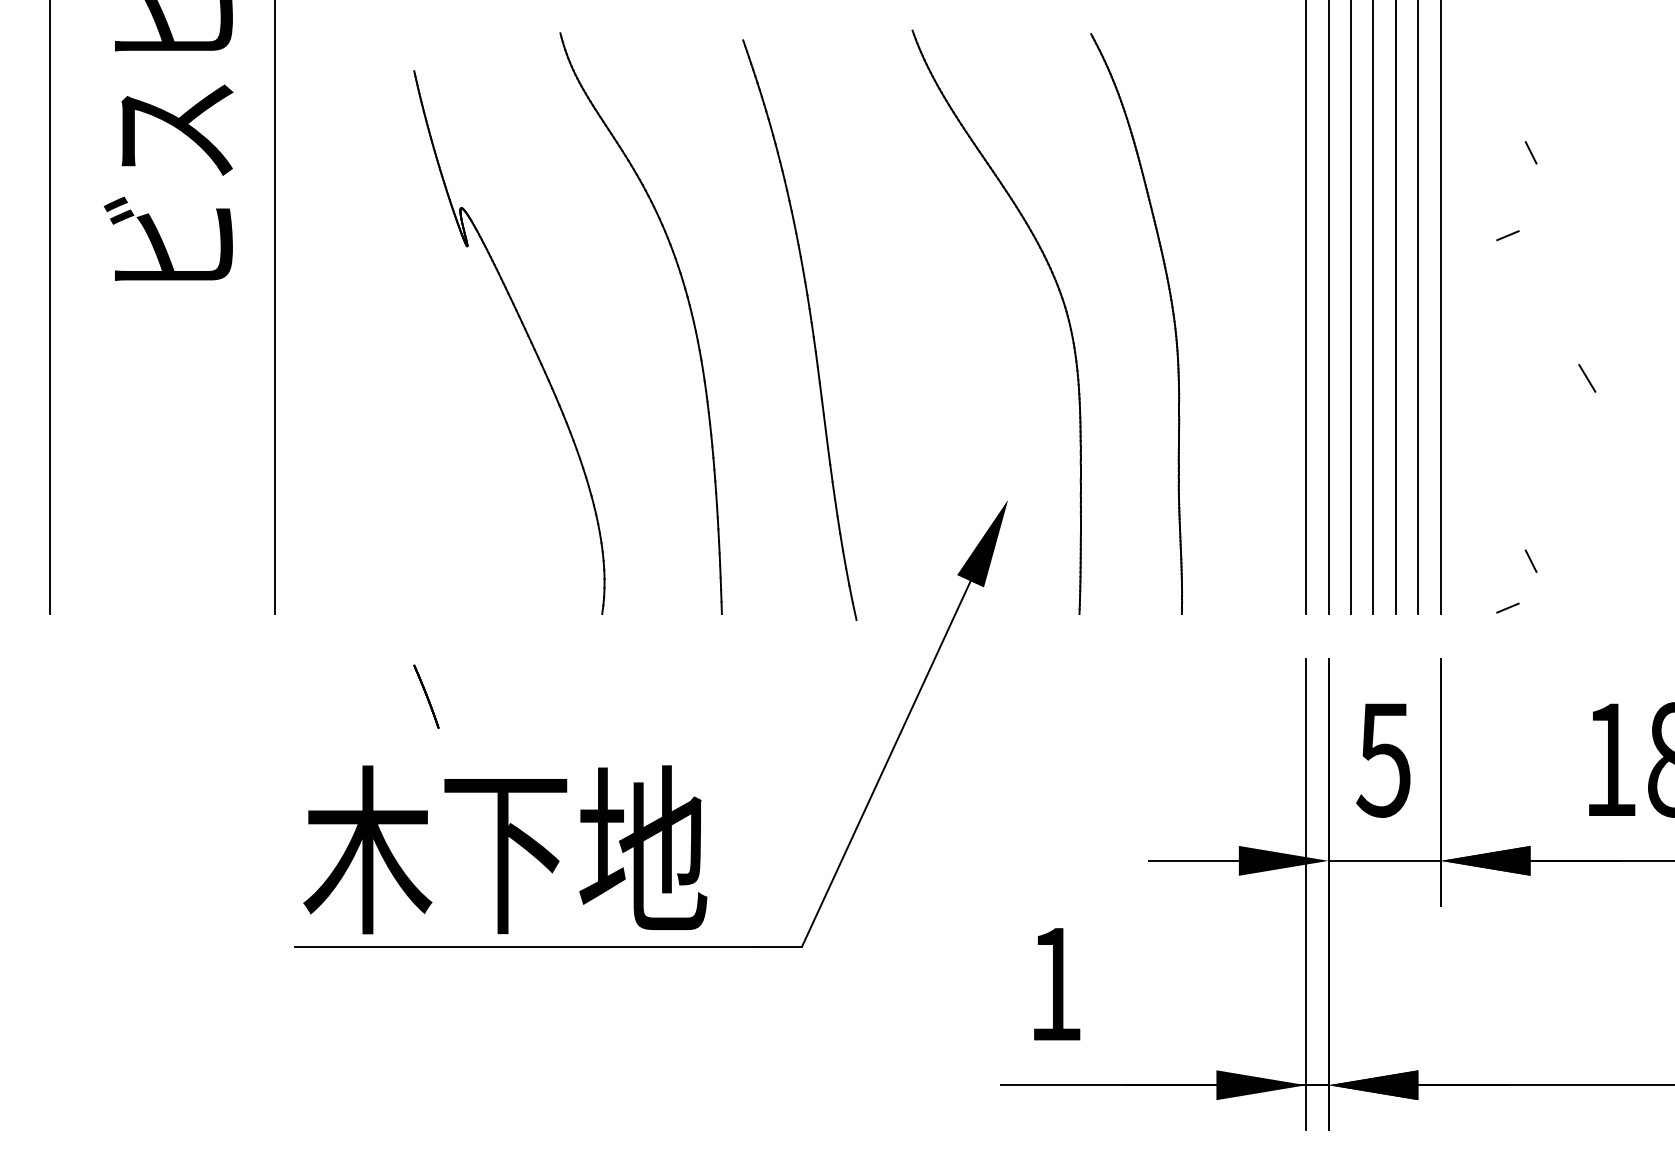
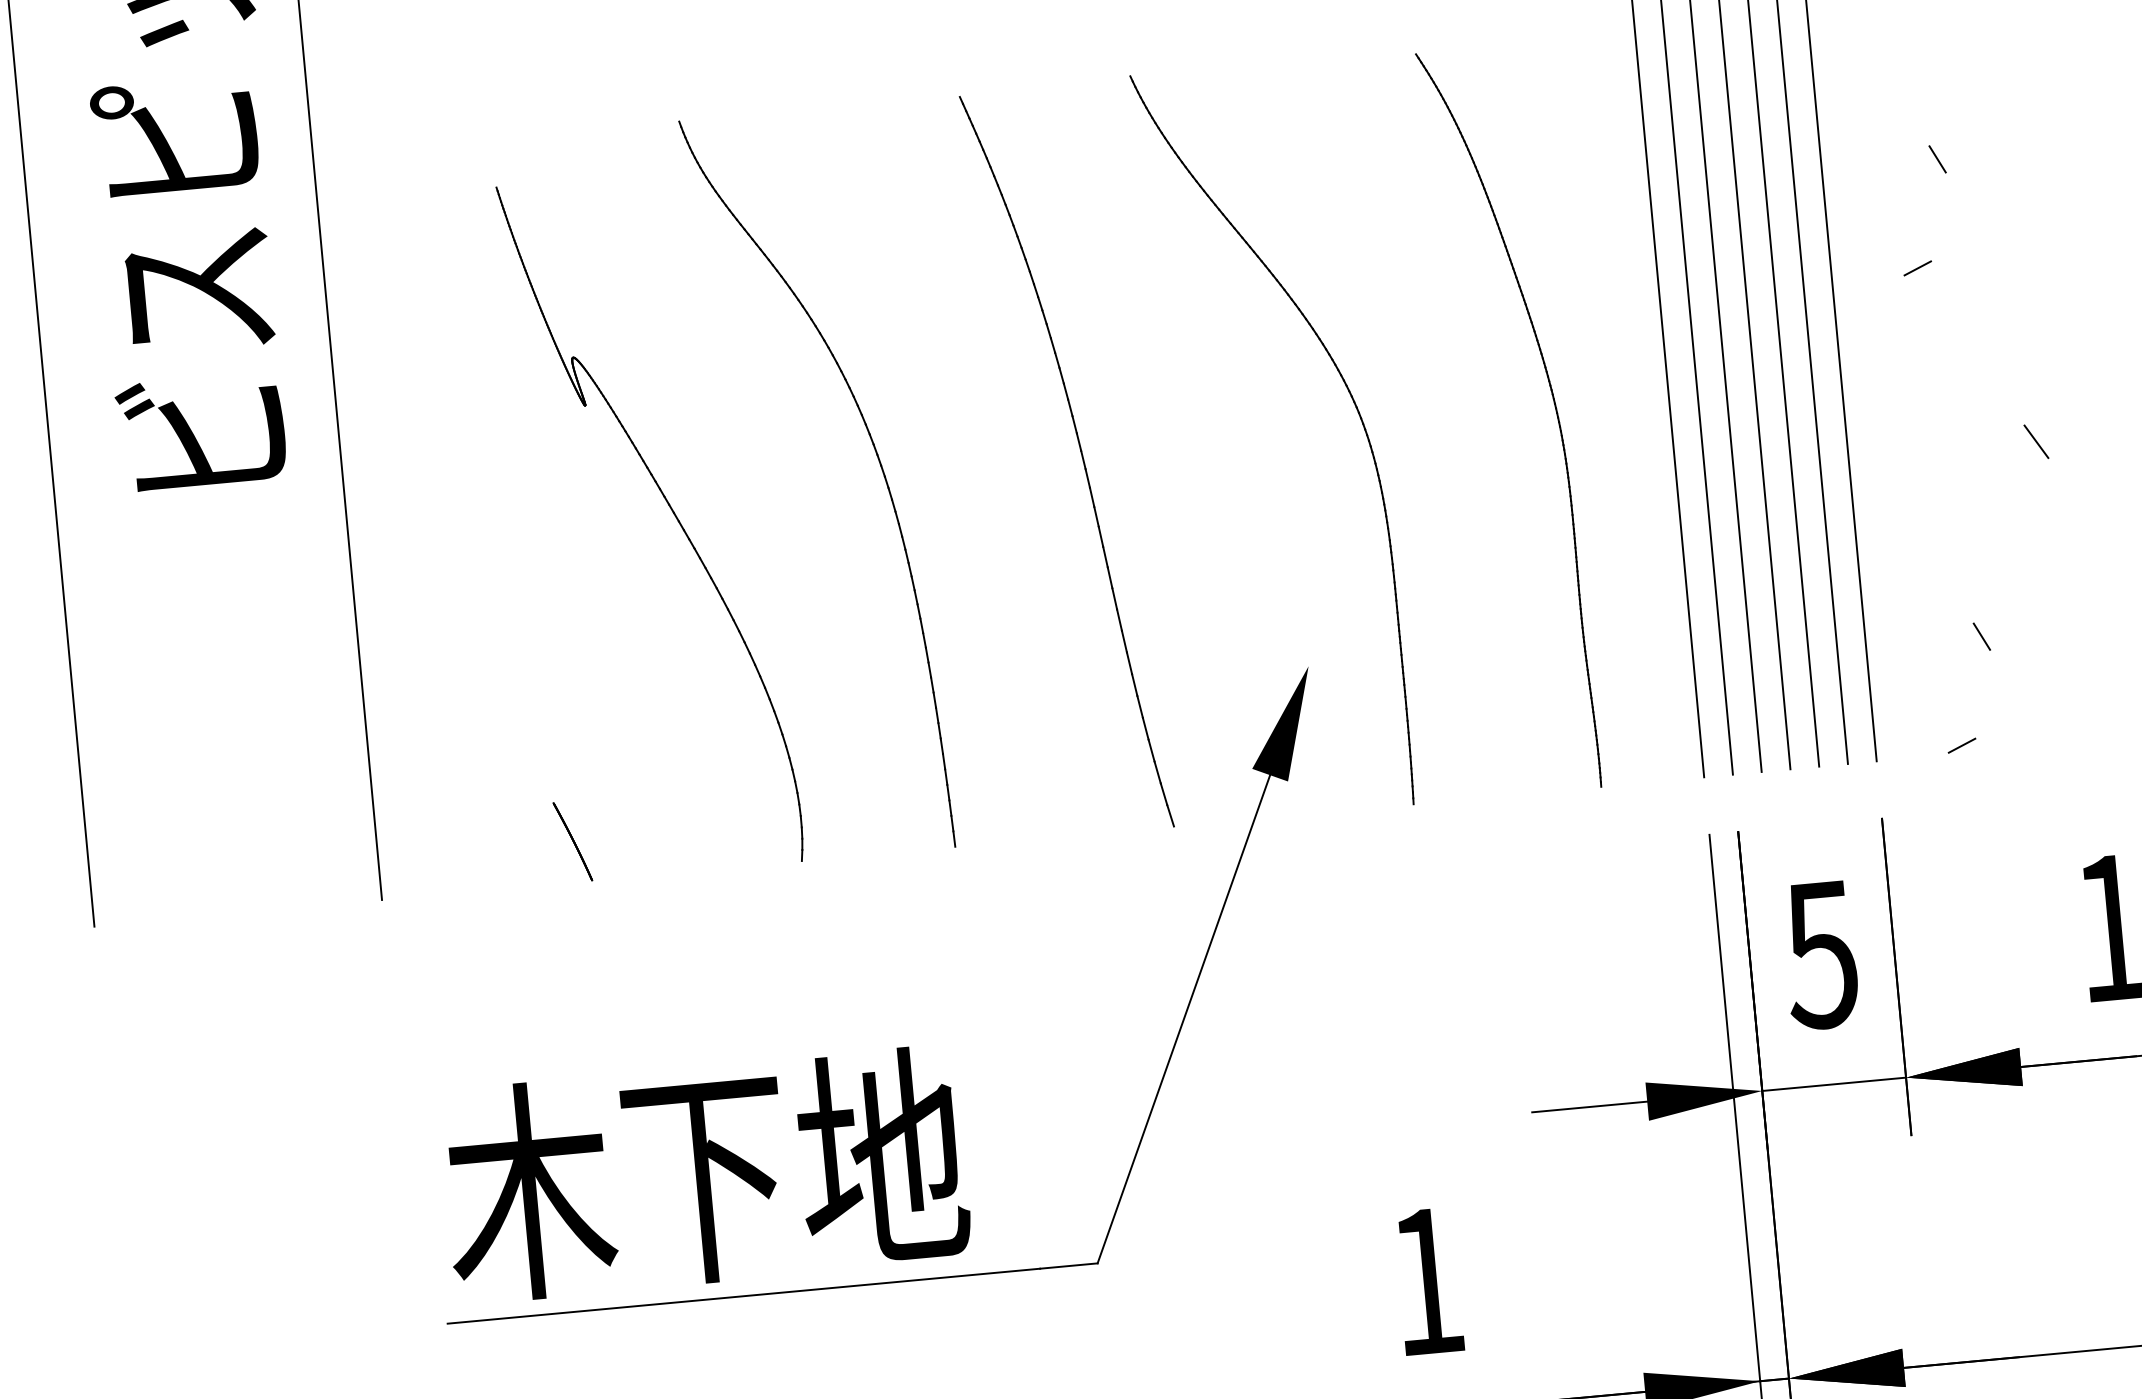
part: (1172, 315) -> (1553, 405), moved
part: (811, 329) -> (1081, 459), moved
line: (1530, 560) -> (1981, 635), moved
line: (426, 696) -> (572, 841), moved

